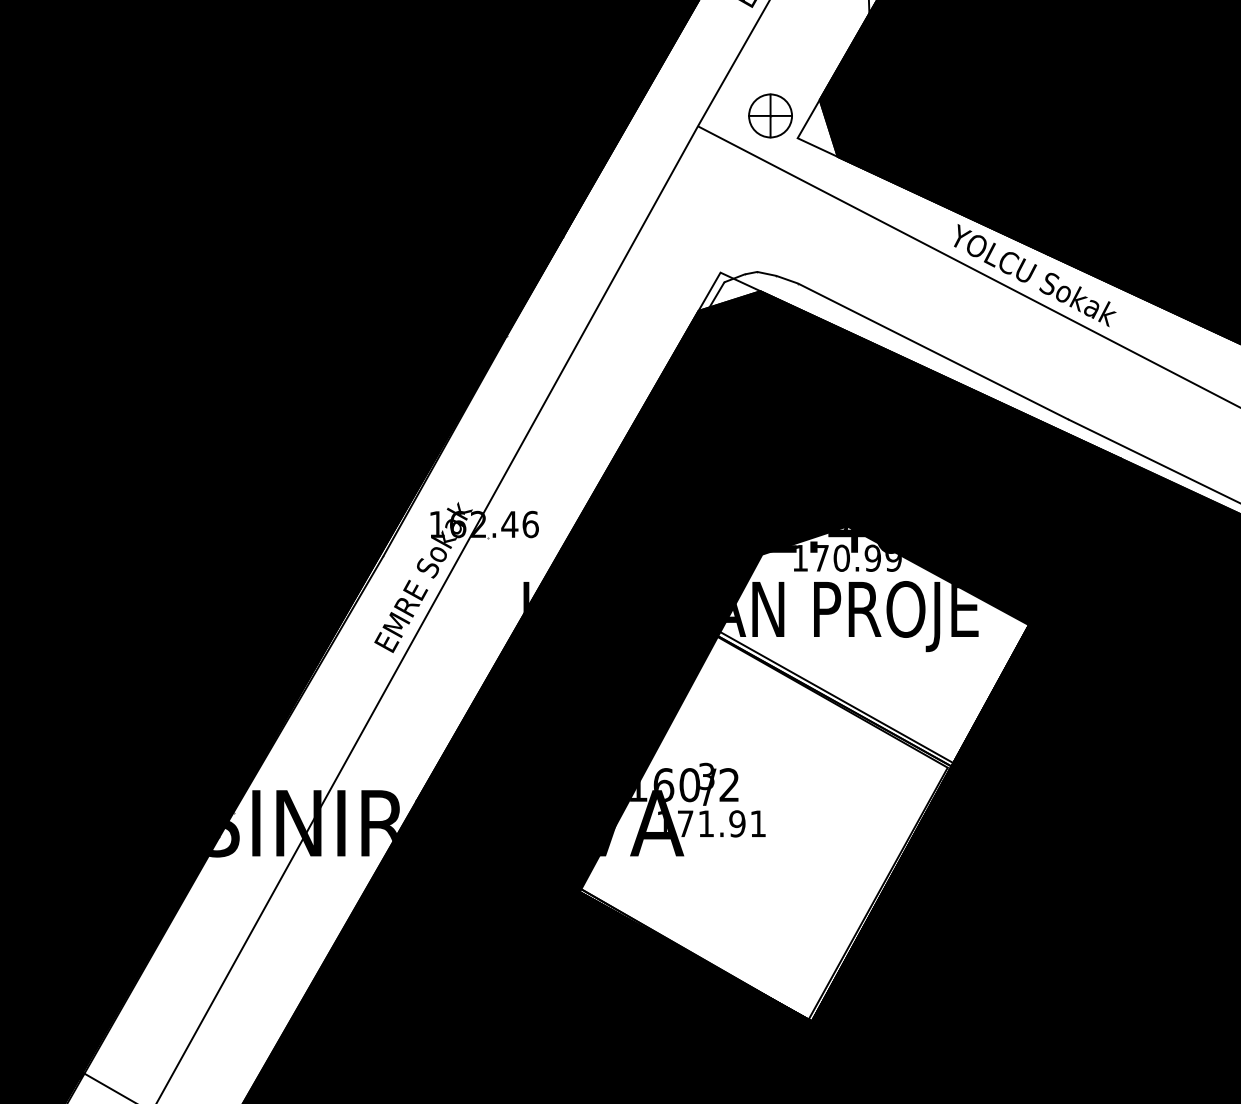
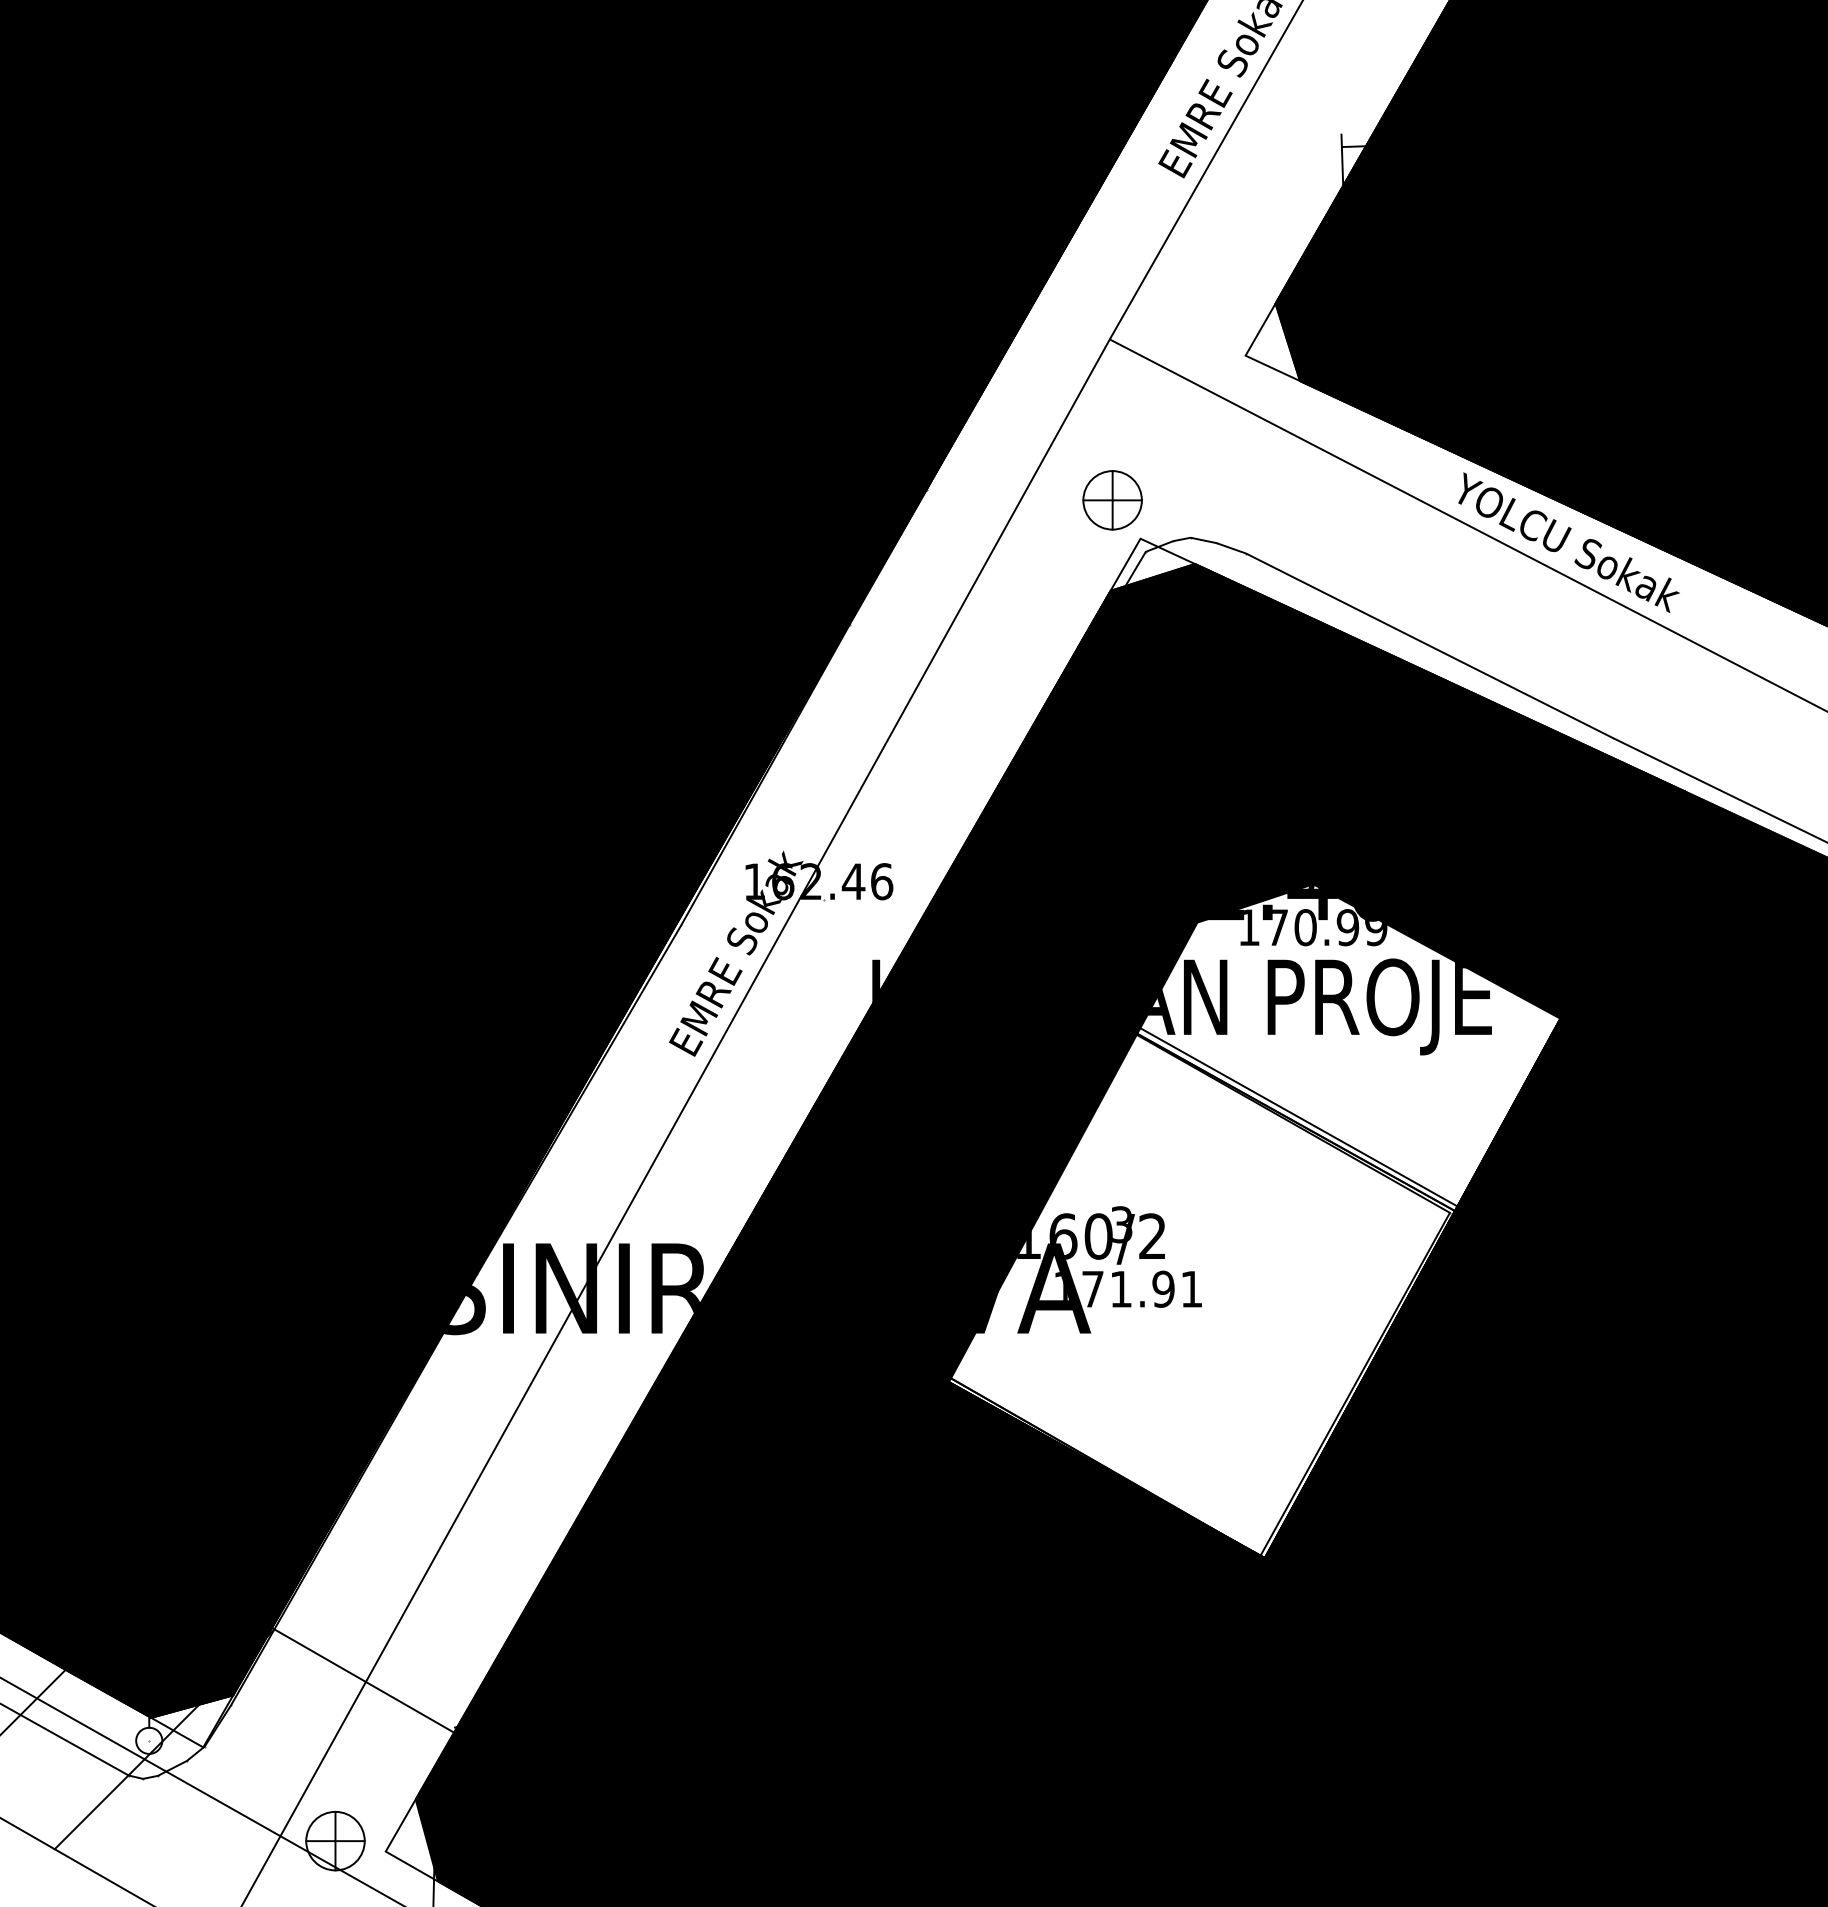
part: (770, 116) -> (1112, 500), moved

